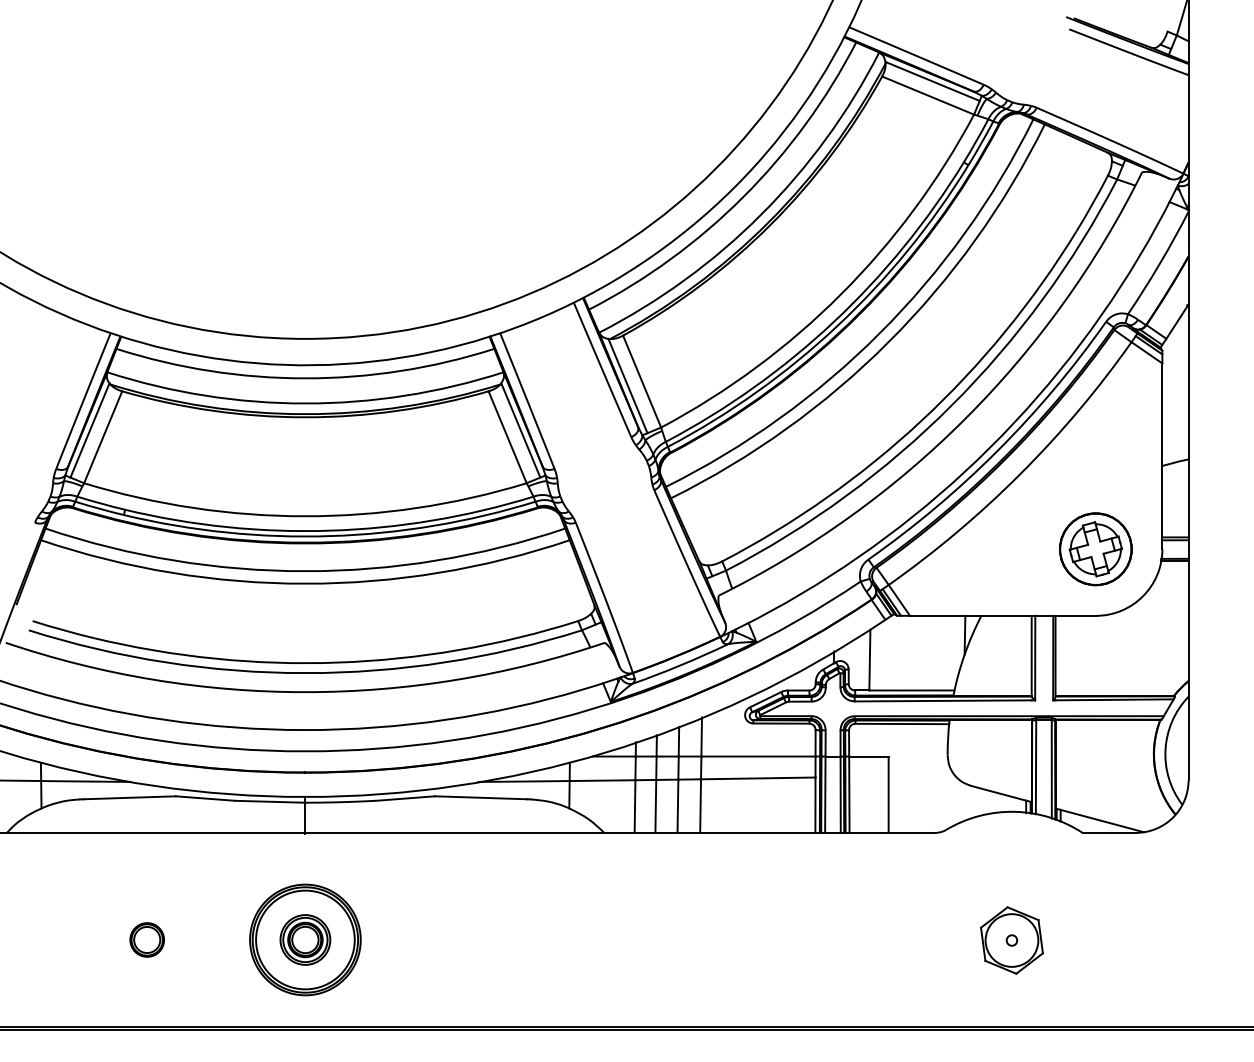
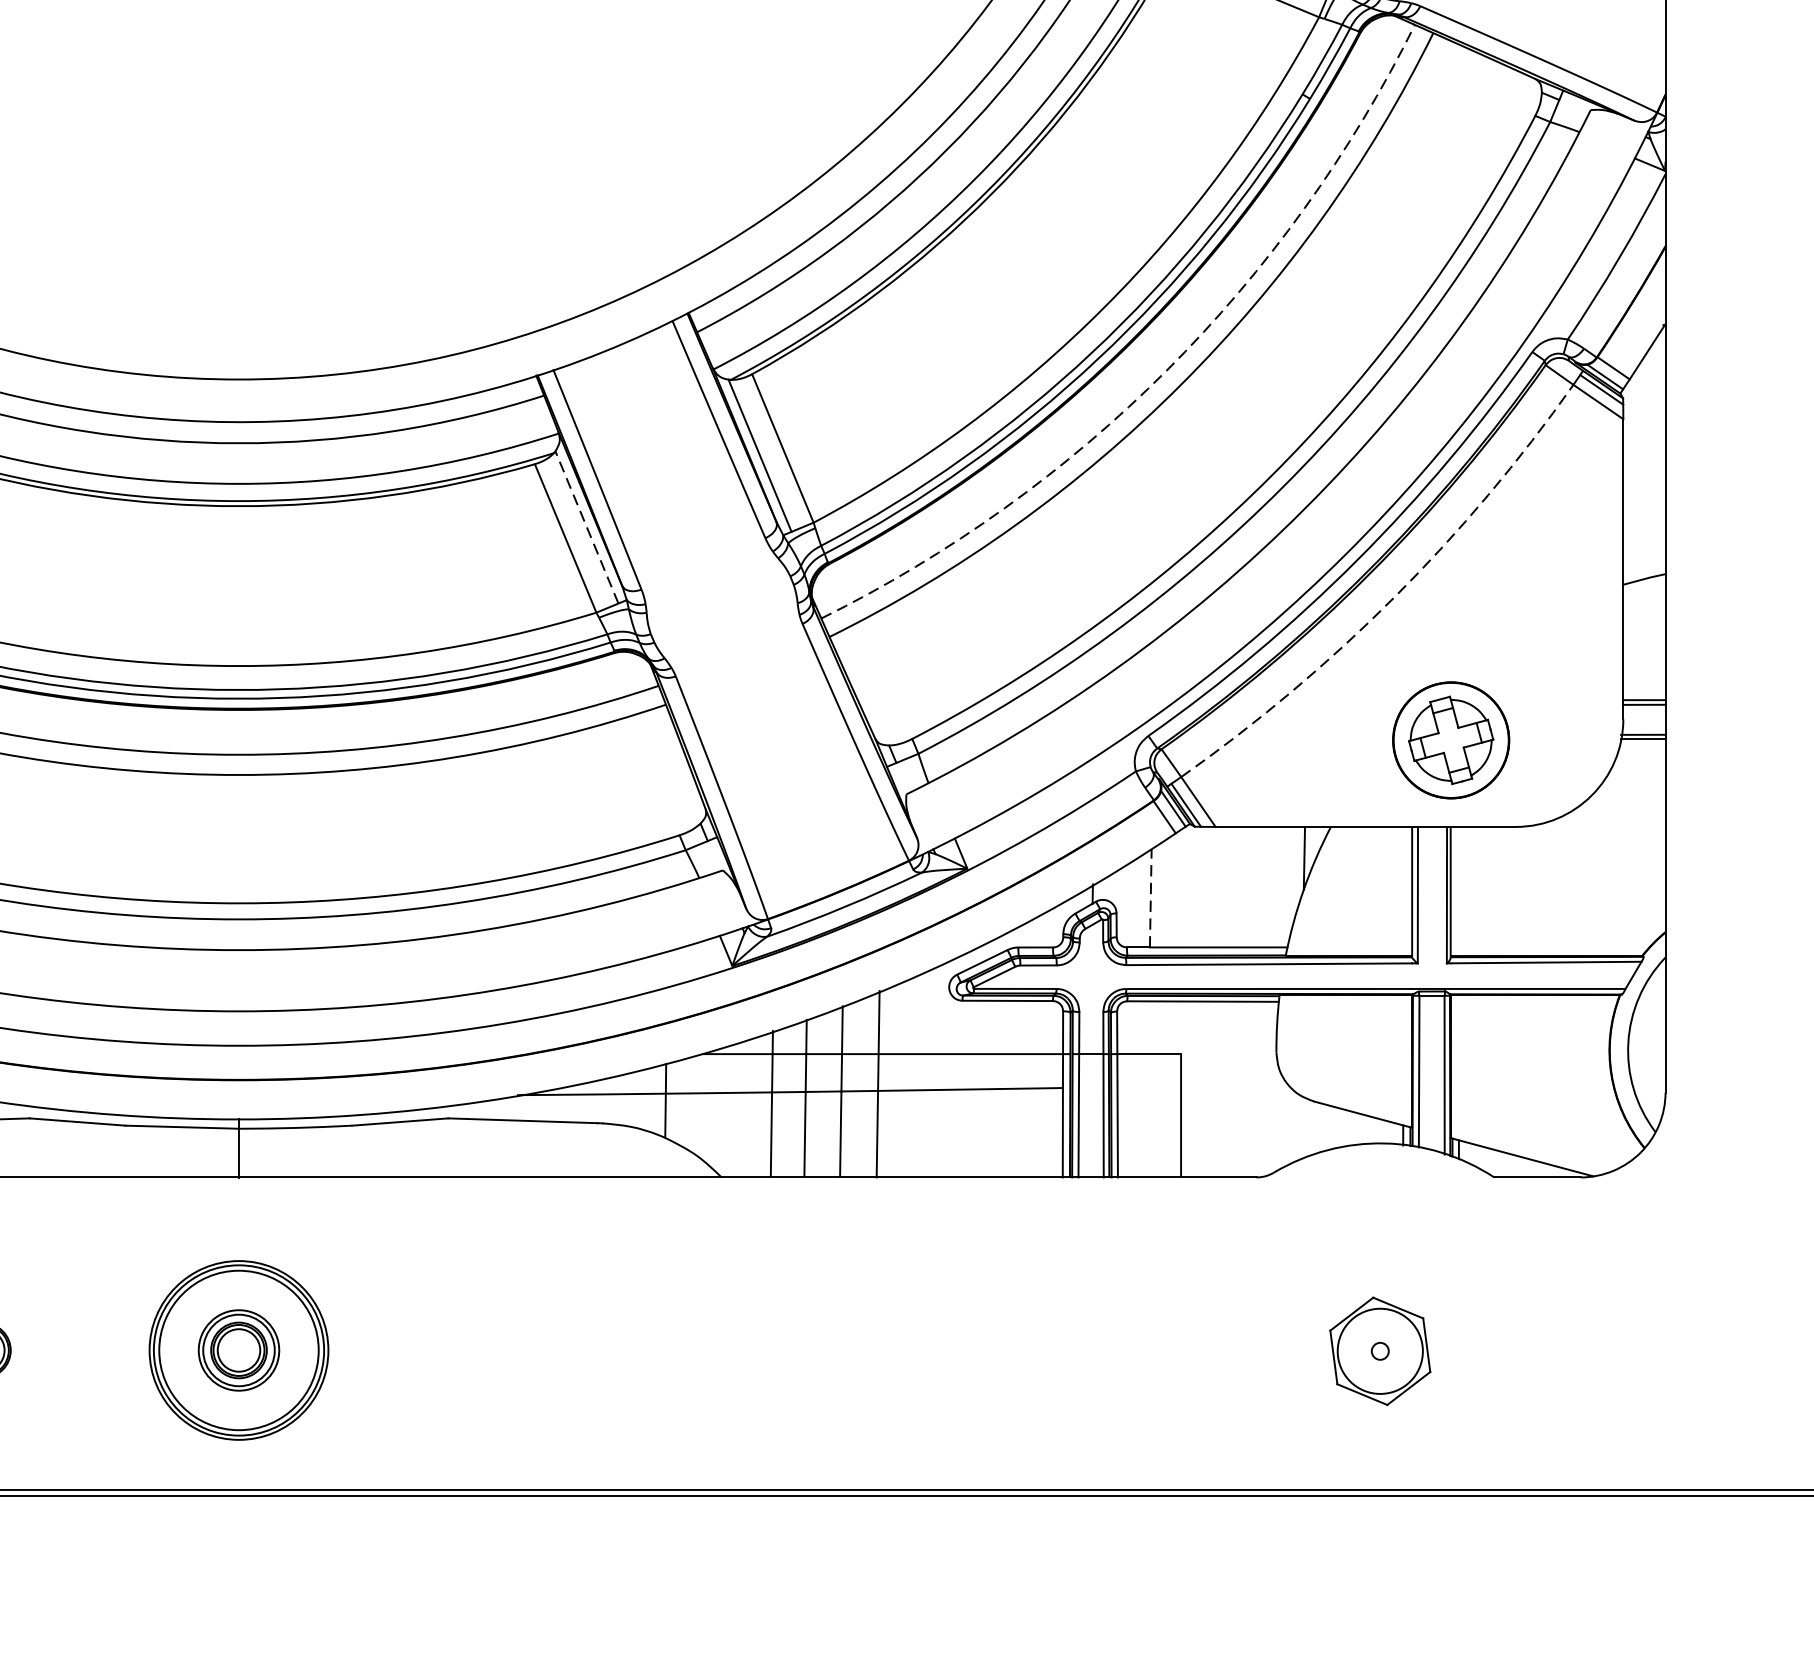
arc: (879, 333) -> (1166, 370), solid -> dashed
line: (520, 430) -> (586, 527), solid -> dashed
arc: (1020, 473) -> (1394, 596), solid -> dashed
part: (1095, 549) -> (1450, 740), moved
line: (869, 659) -> (1150, 897), solid -> dashed

